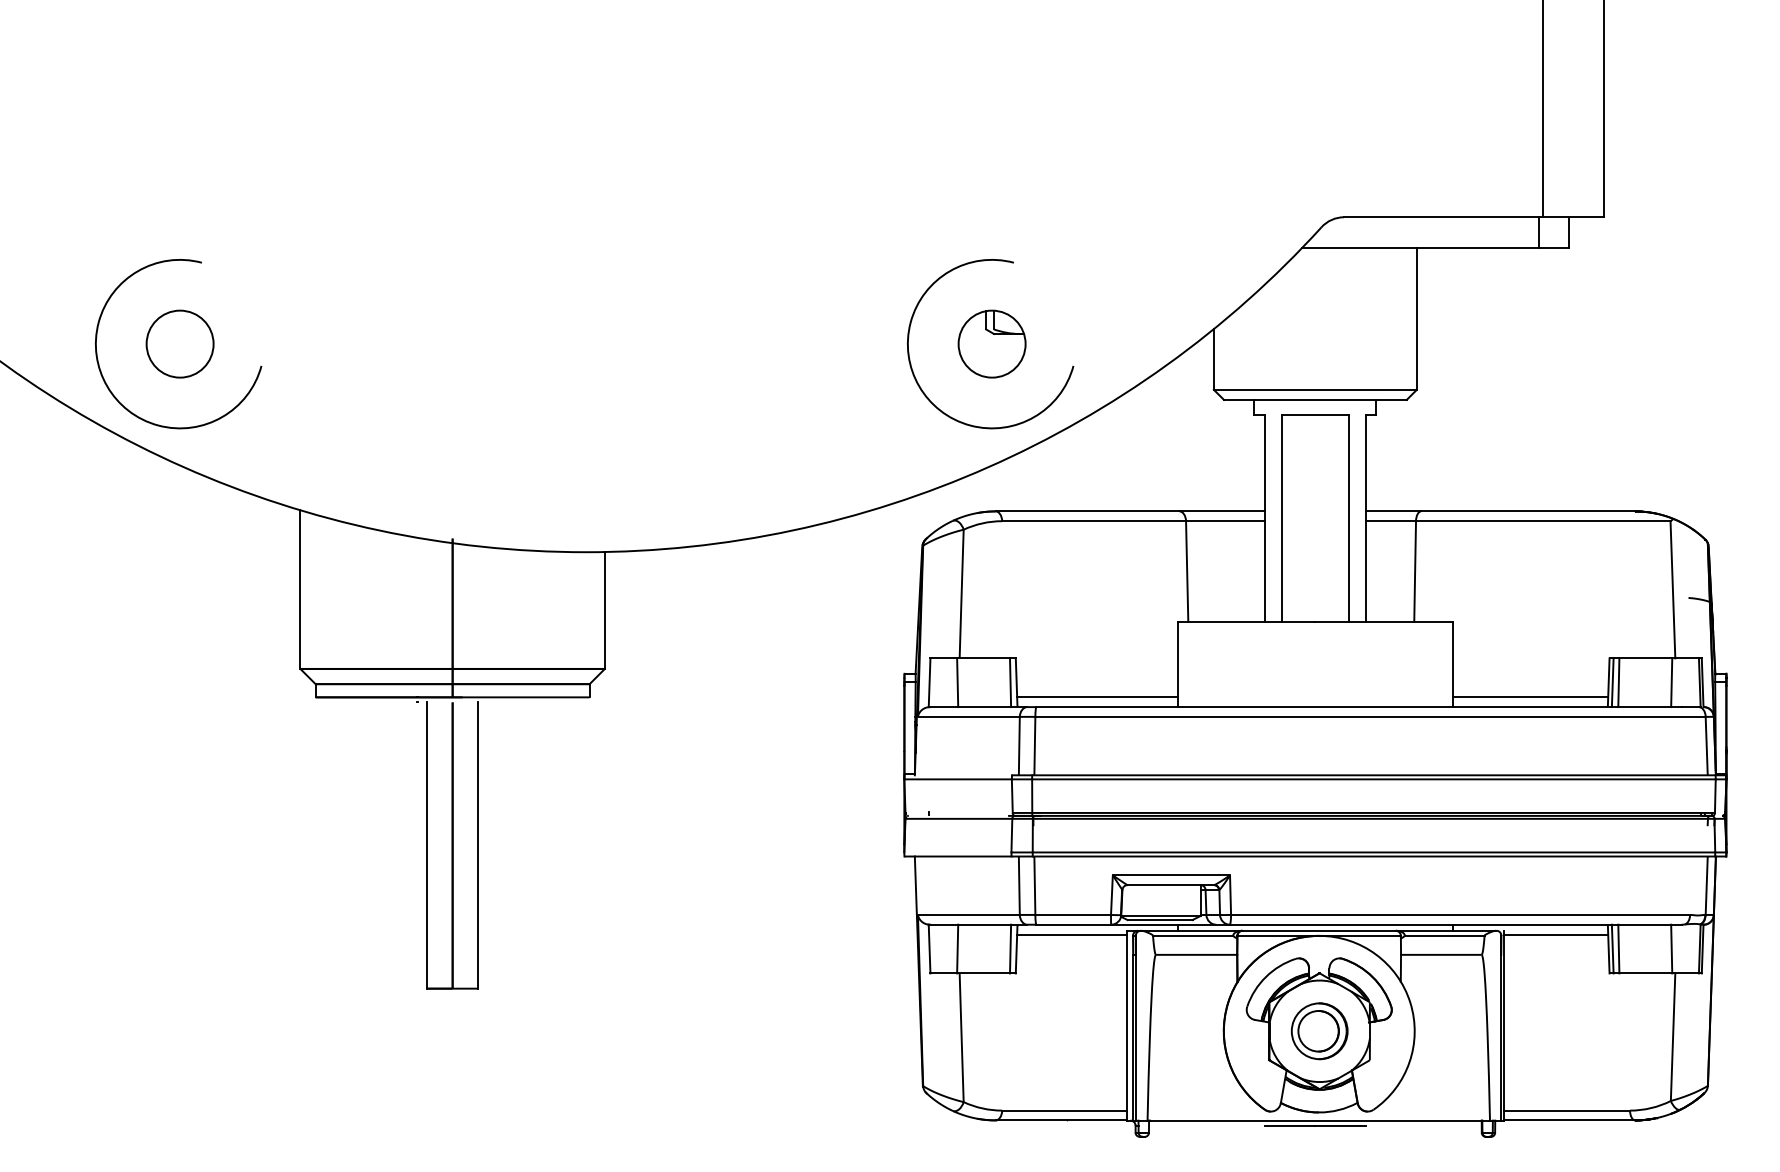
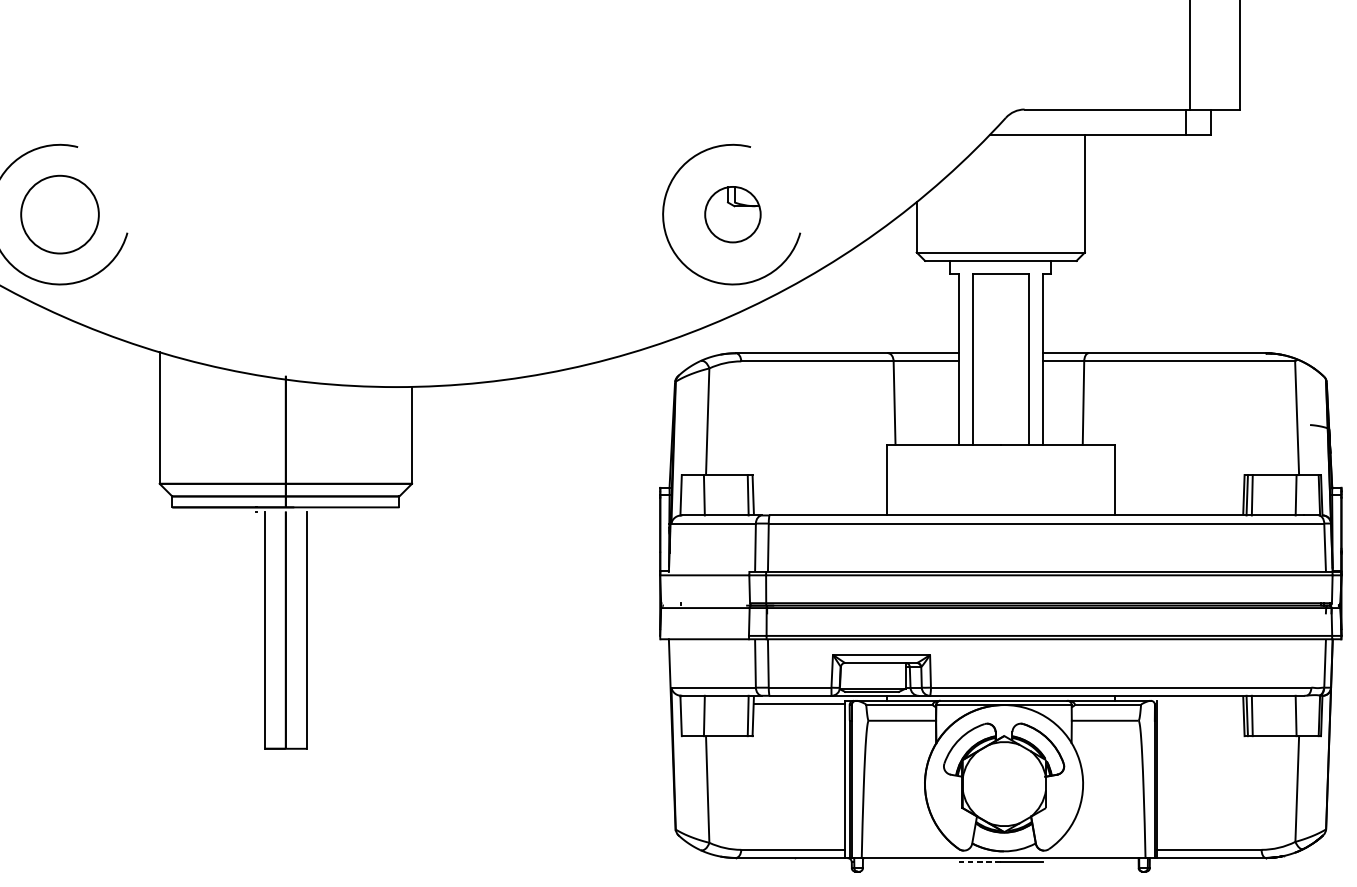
circle: (179, 343) -> (59, 214), size x1.4
line: (1097, 697) -> (820, 507), removed
line: (1530, 697) -> (1179, 507), removed
line: (1555, 934) -> (1199, 703), removed
part: (1319, 1031) -> (1004, 784), removed
line: (1289, 1125) -> (979, 862), solid -> dashed

